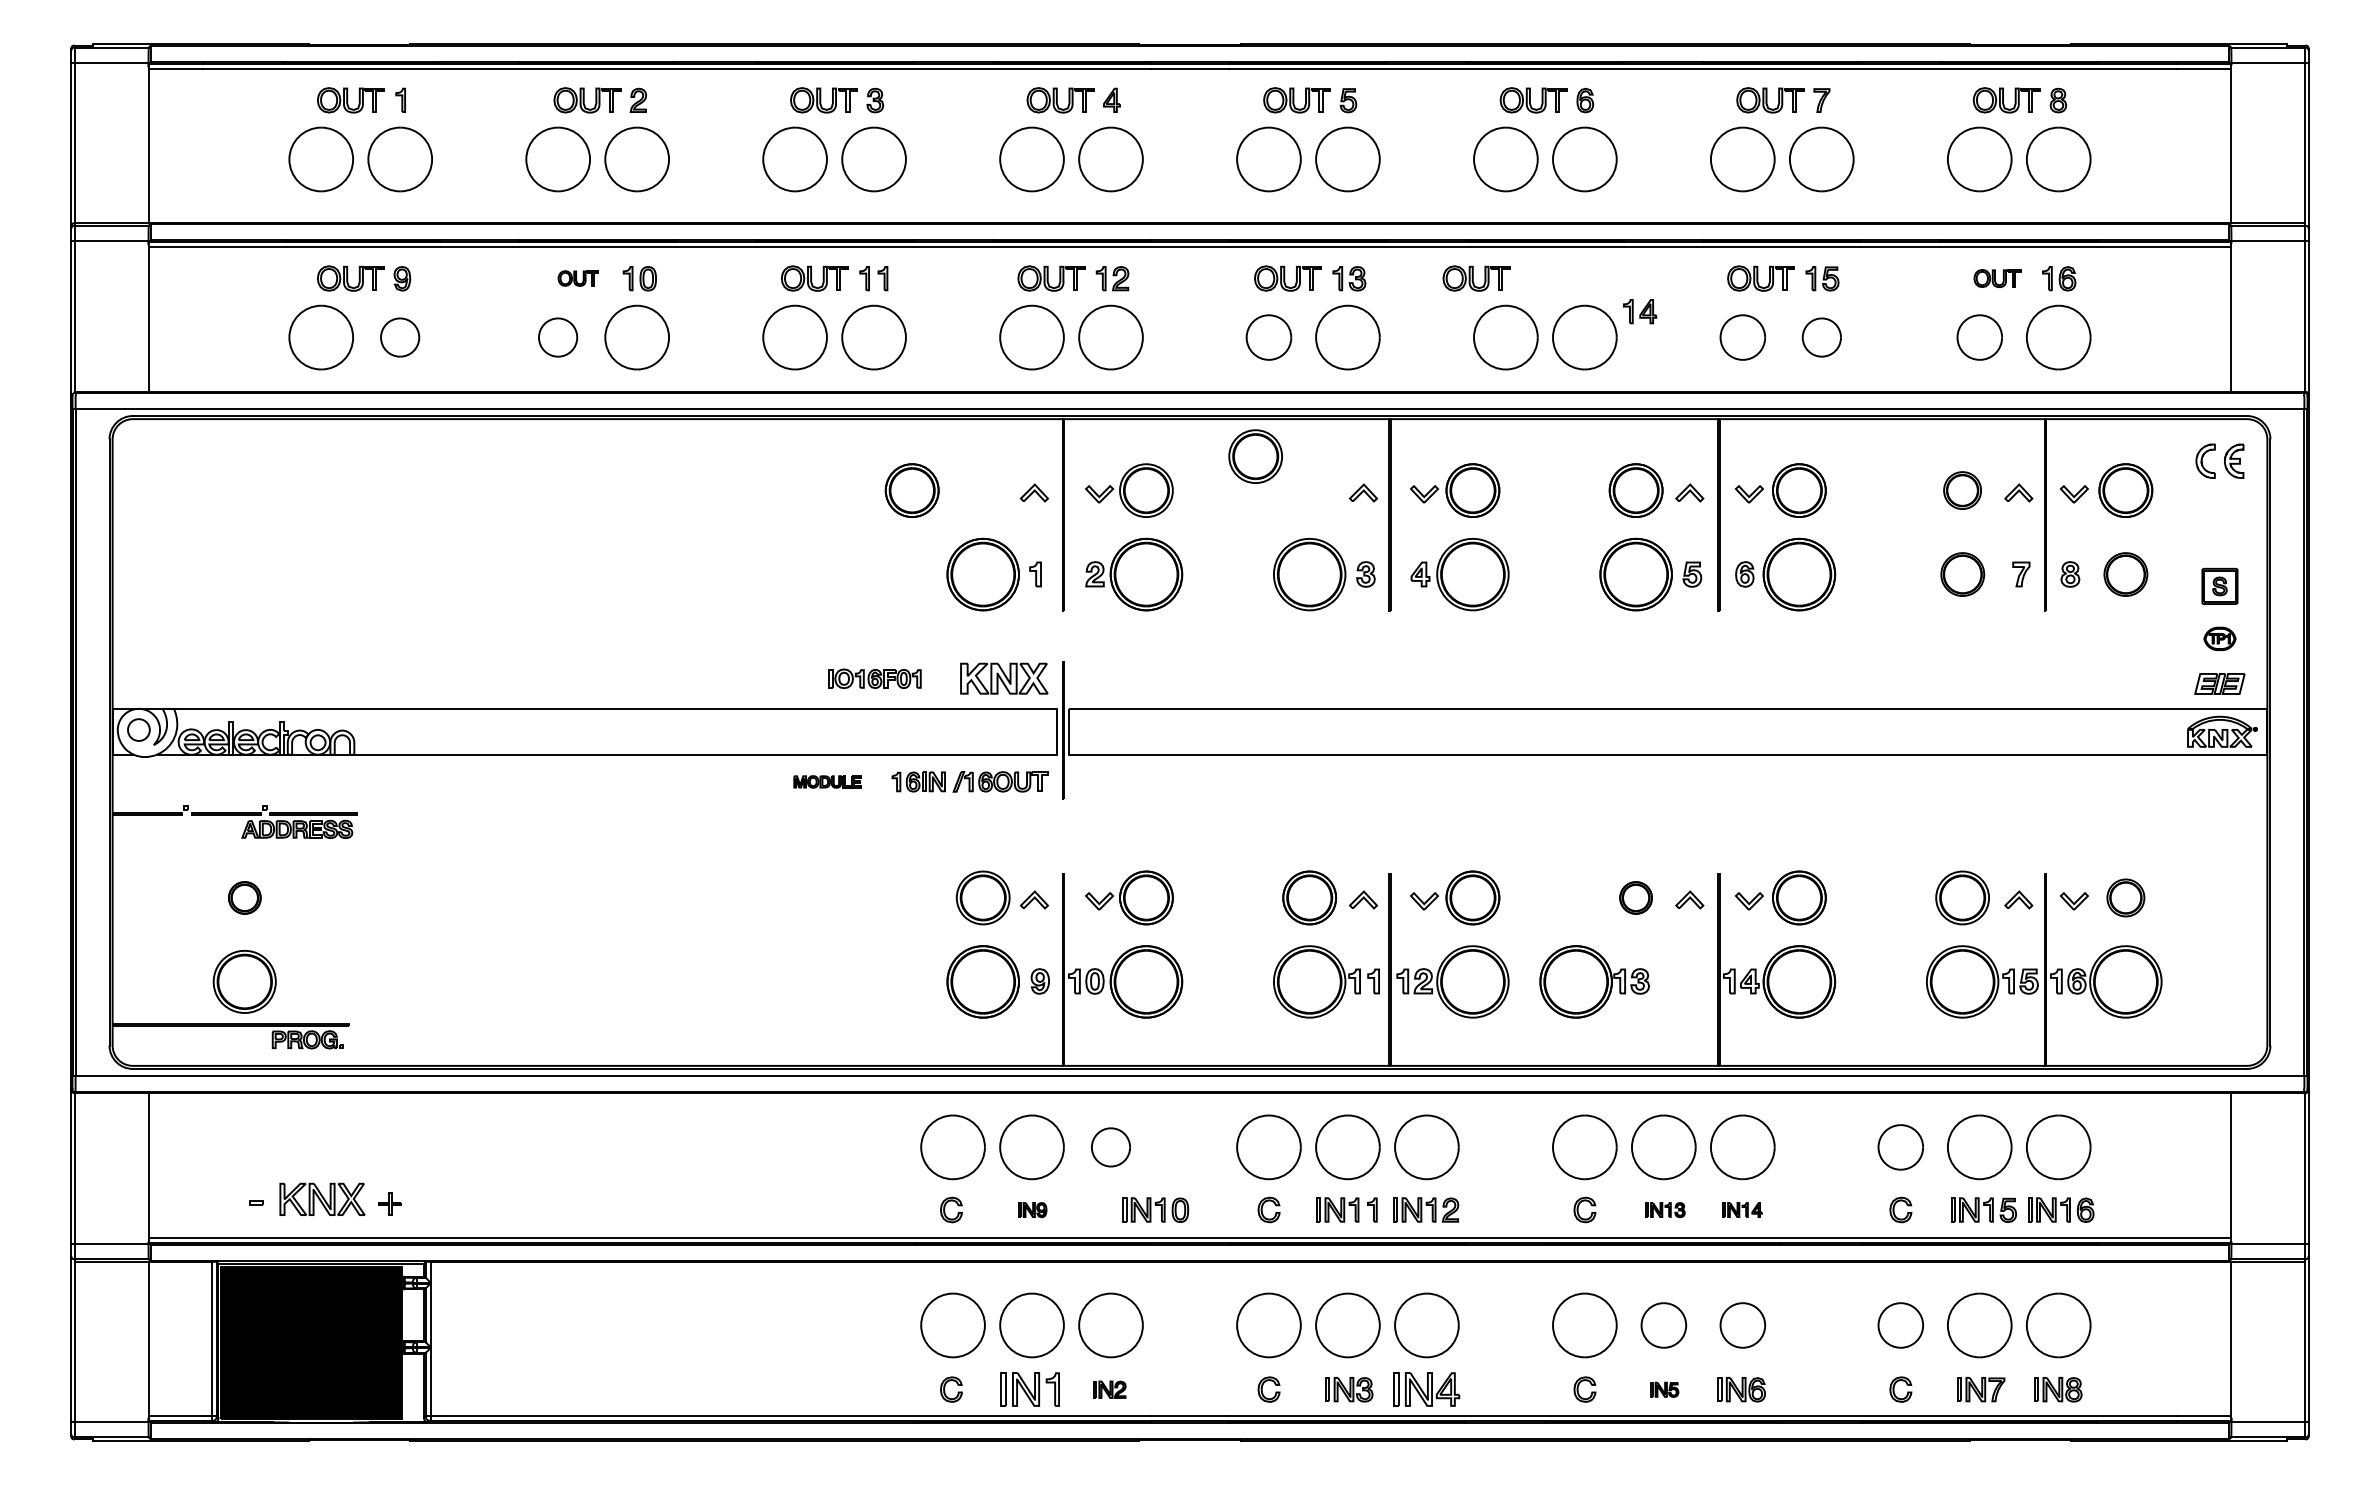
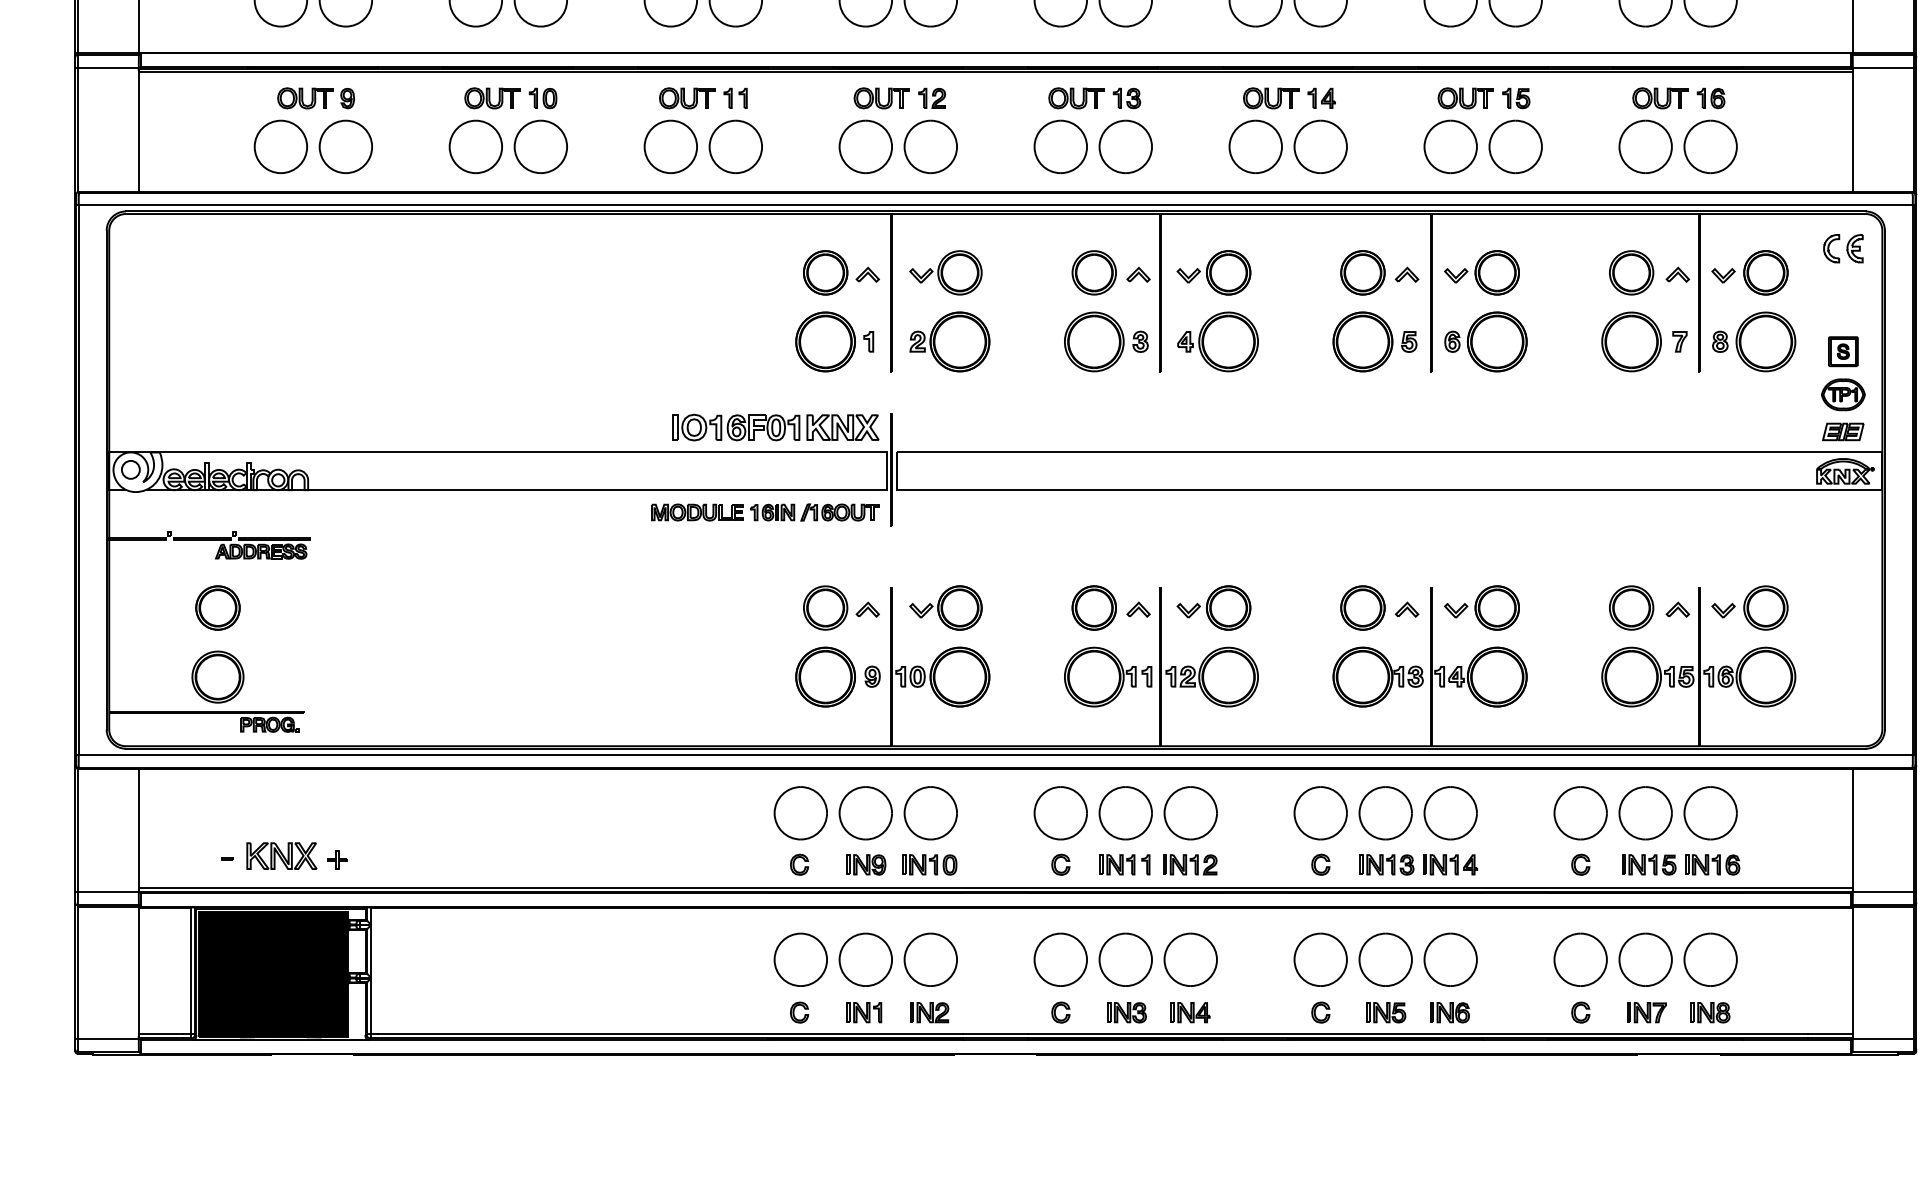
part: (578, 278) -> (492, 98), size x1.67
part: (1476, 278) -> (1271, 98), moved
part: (1997, 278) -> (1660, 98), size x1.43
part: (1640, 311) -> (1322, 98), moved
part: (399, 337) -> (345, 146), size x1.67
part: (557, 337) -> (475, 146), size x1.67
part: (1268, 337) -> (1060, 146), size x1.43
part: (1742, 337) -> (1450, 146), size x1.43
part: (1821, 337) -> (1515, 146), size x1.67
part: (1979, 337) -> (1645, 146), size x1.43
part: (1255, 456) -> (1094, 272), moved
part: (911, 490) -> (825, 272), moved
part: (1962, 490) -> (1631, 272), size x1.43
part: (1962, 574) -> (1631, 341), size x1.67
part: (2125, 574) -> (1765, 341), size x1.67
part: (2219, 638) -> (1842, 394), size x1.67
part: (874, 678) -> (736, 427), size x1.67
part: (827, 781) -> (697, 512), size x1.67
part: (244, 897) -> (217, 607), size x1.67
part: (1635, 897) -> (1362, 607), size x1.67
part: (2125, 897) -> (1765, 607), size x1.43
part: (1594, 981) -> (1378, 676), moved
part: (1110, 1147) -> (930, 813), size x1.67
part: (1900, 1147) -> (1580, 813), size x1.43
part: (1032, 1209) -> (866, 864), size x1.67
part: (1155, 1209) -> (929, 864), moved
part: (1665, 1209) -> (1387, 864), size x1.67
part: (1742, 1209) -> (1450, 864), size x1.67
part: (1663, 1325) -> (1385, 959), size x1.43
part: (1742, 1325) -> (1450, 959), size x1.43
part: (1900, 1325) -> (1580, 959), size x1.43
part: (1029, 1389) -> (863, 1012), size x0.71
part: (1109, 1389) -> (929, 1012), size x1.43
part: (1426, 1389) -> (1190, 1012), size x0.71
part: (1664, 1389) -> (1386, 1012), size x1.67

